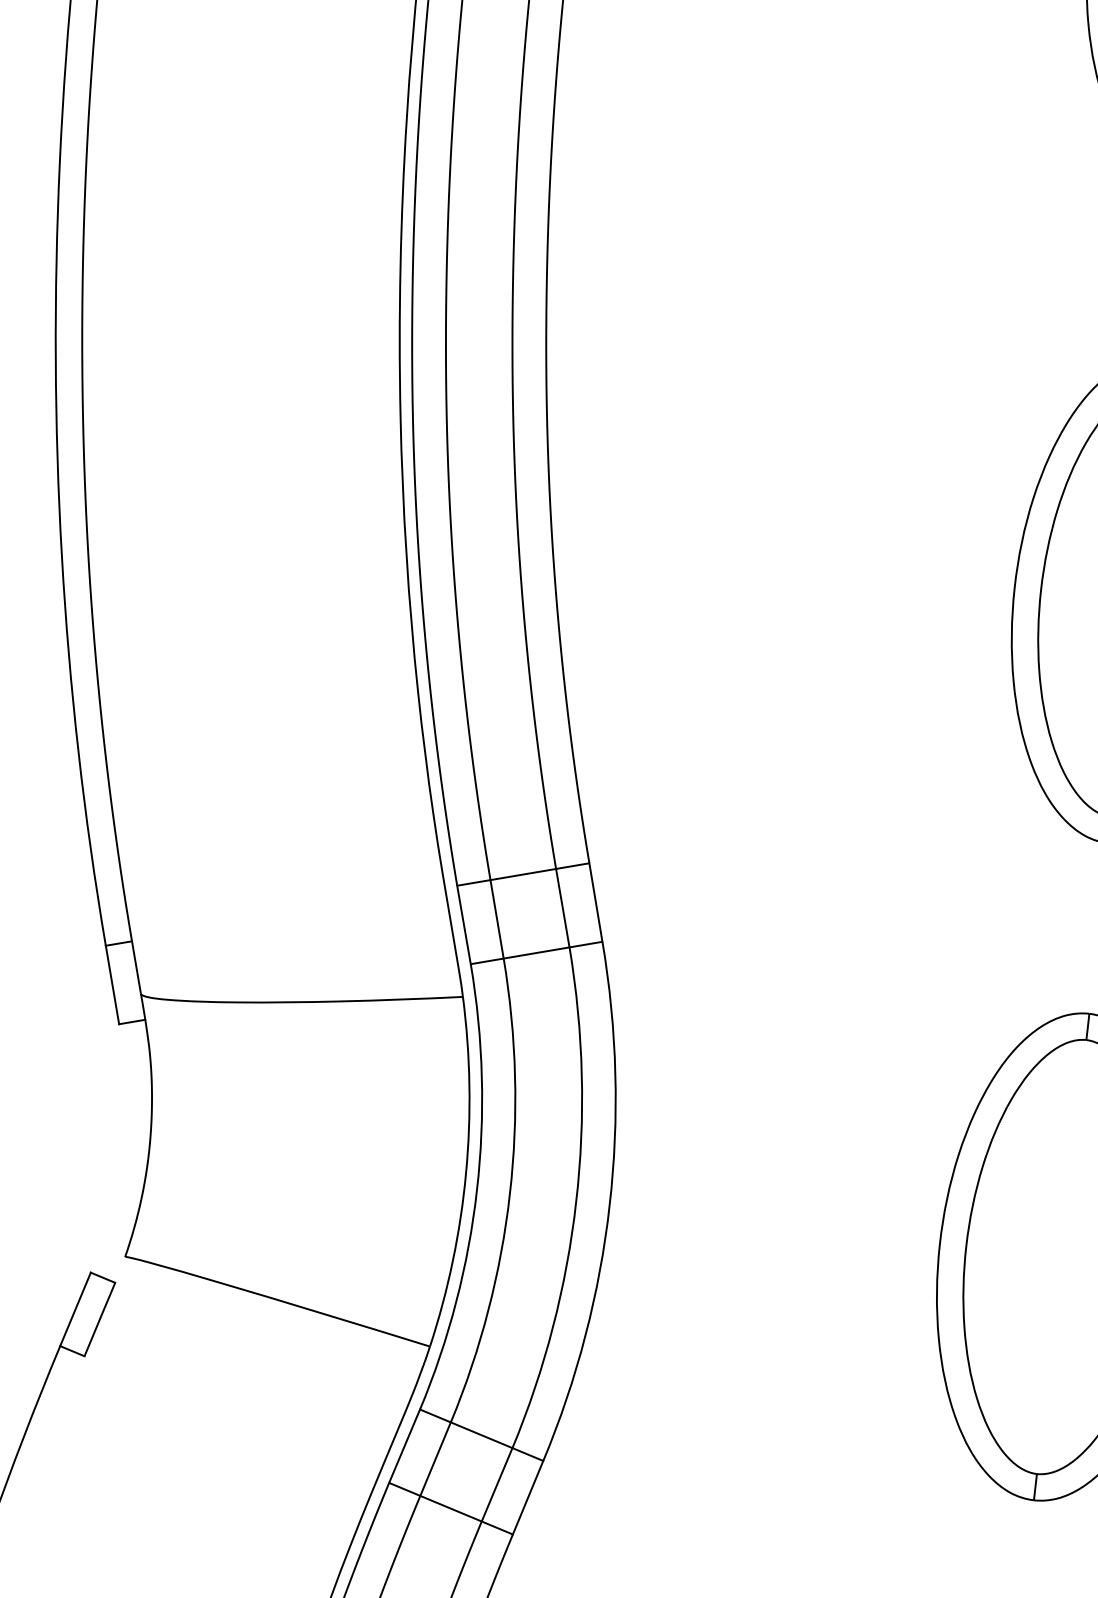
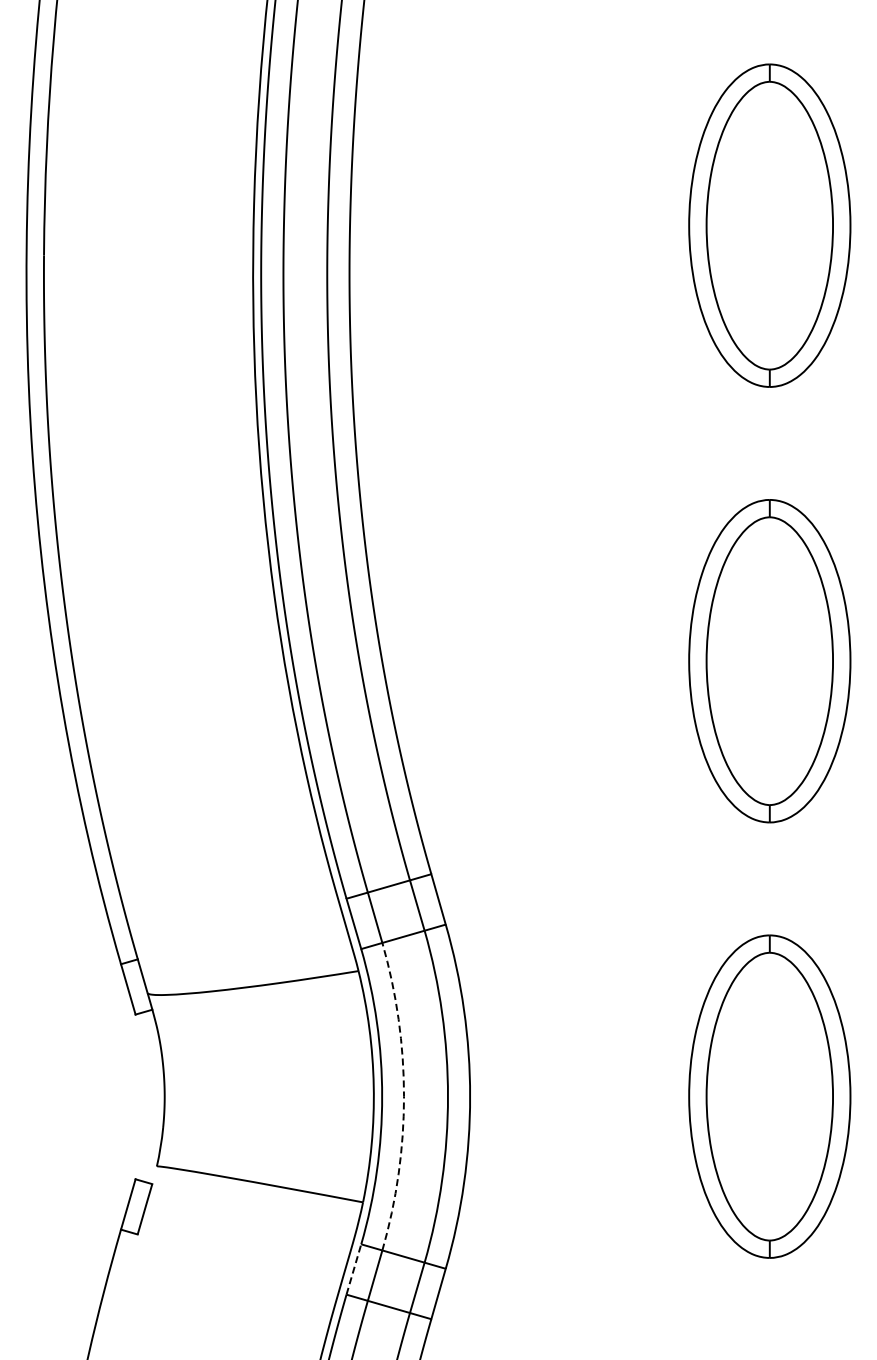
arc: (510, 1193) -> (404, 1096), solid -> dashed
line: (405, 1446) -> (354, 1269), solid -> dashed

